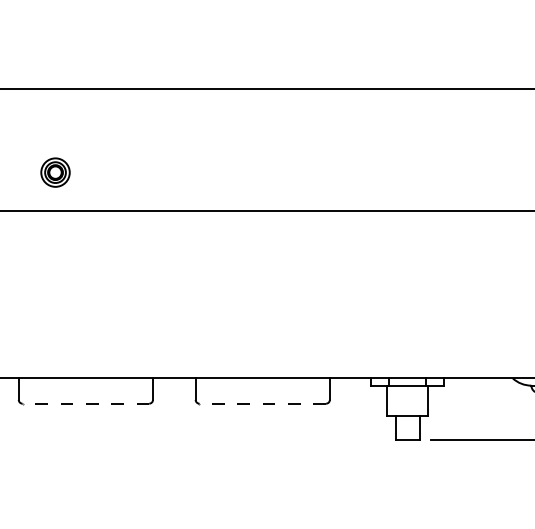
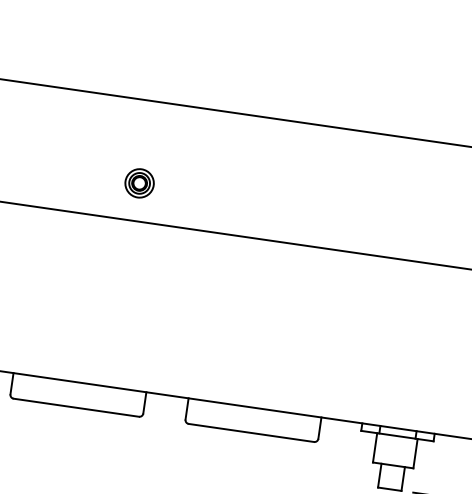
part: (55, 172) -> (139, 183), moved
line: (85, 403) -> (75, 407), dashed -> solid
line: (262, 403) -> (251, 432), dashed -> solid

